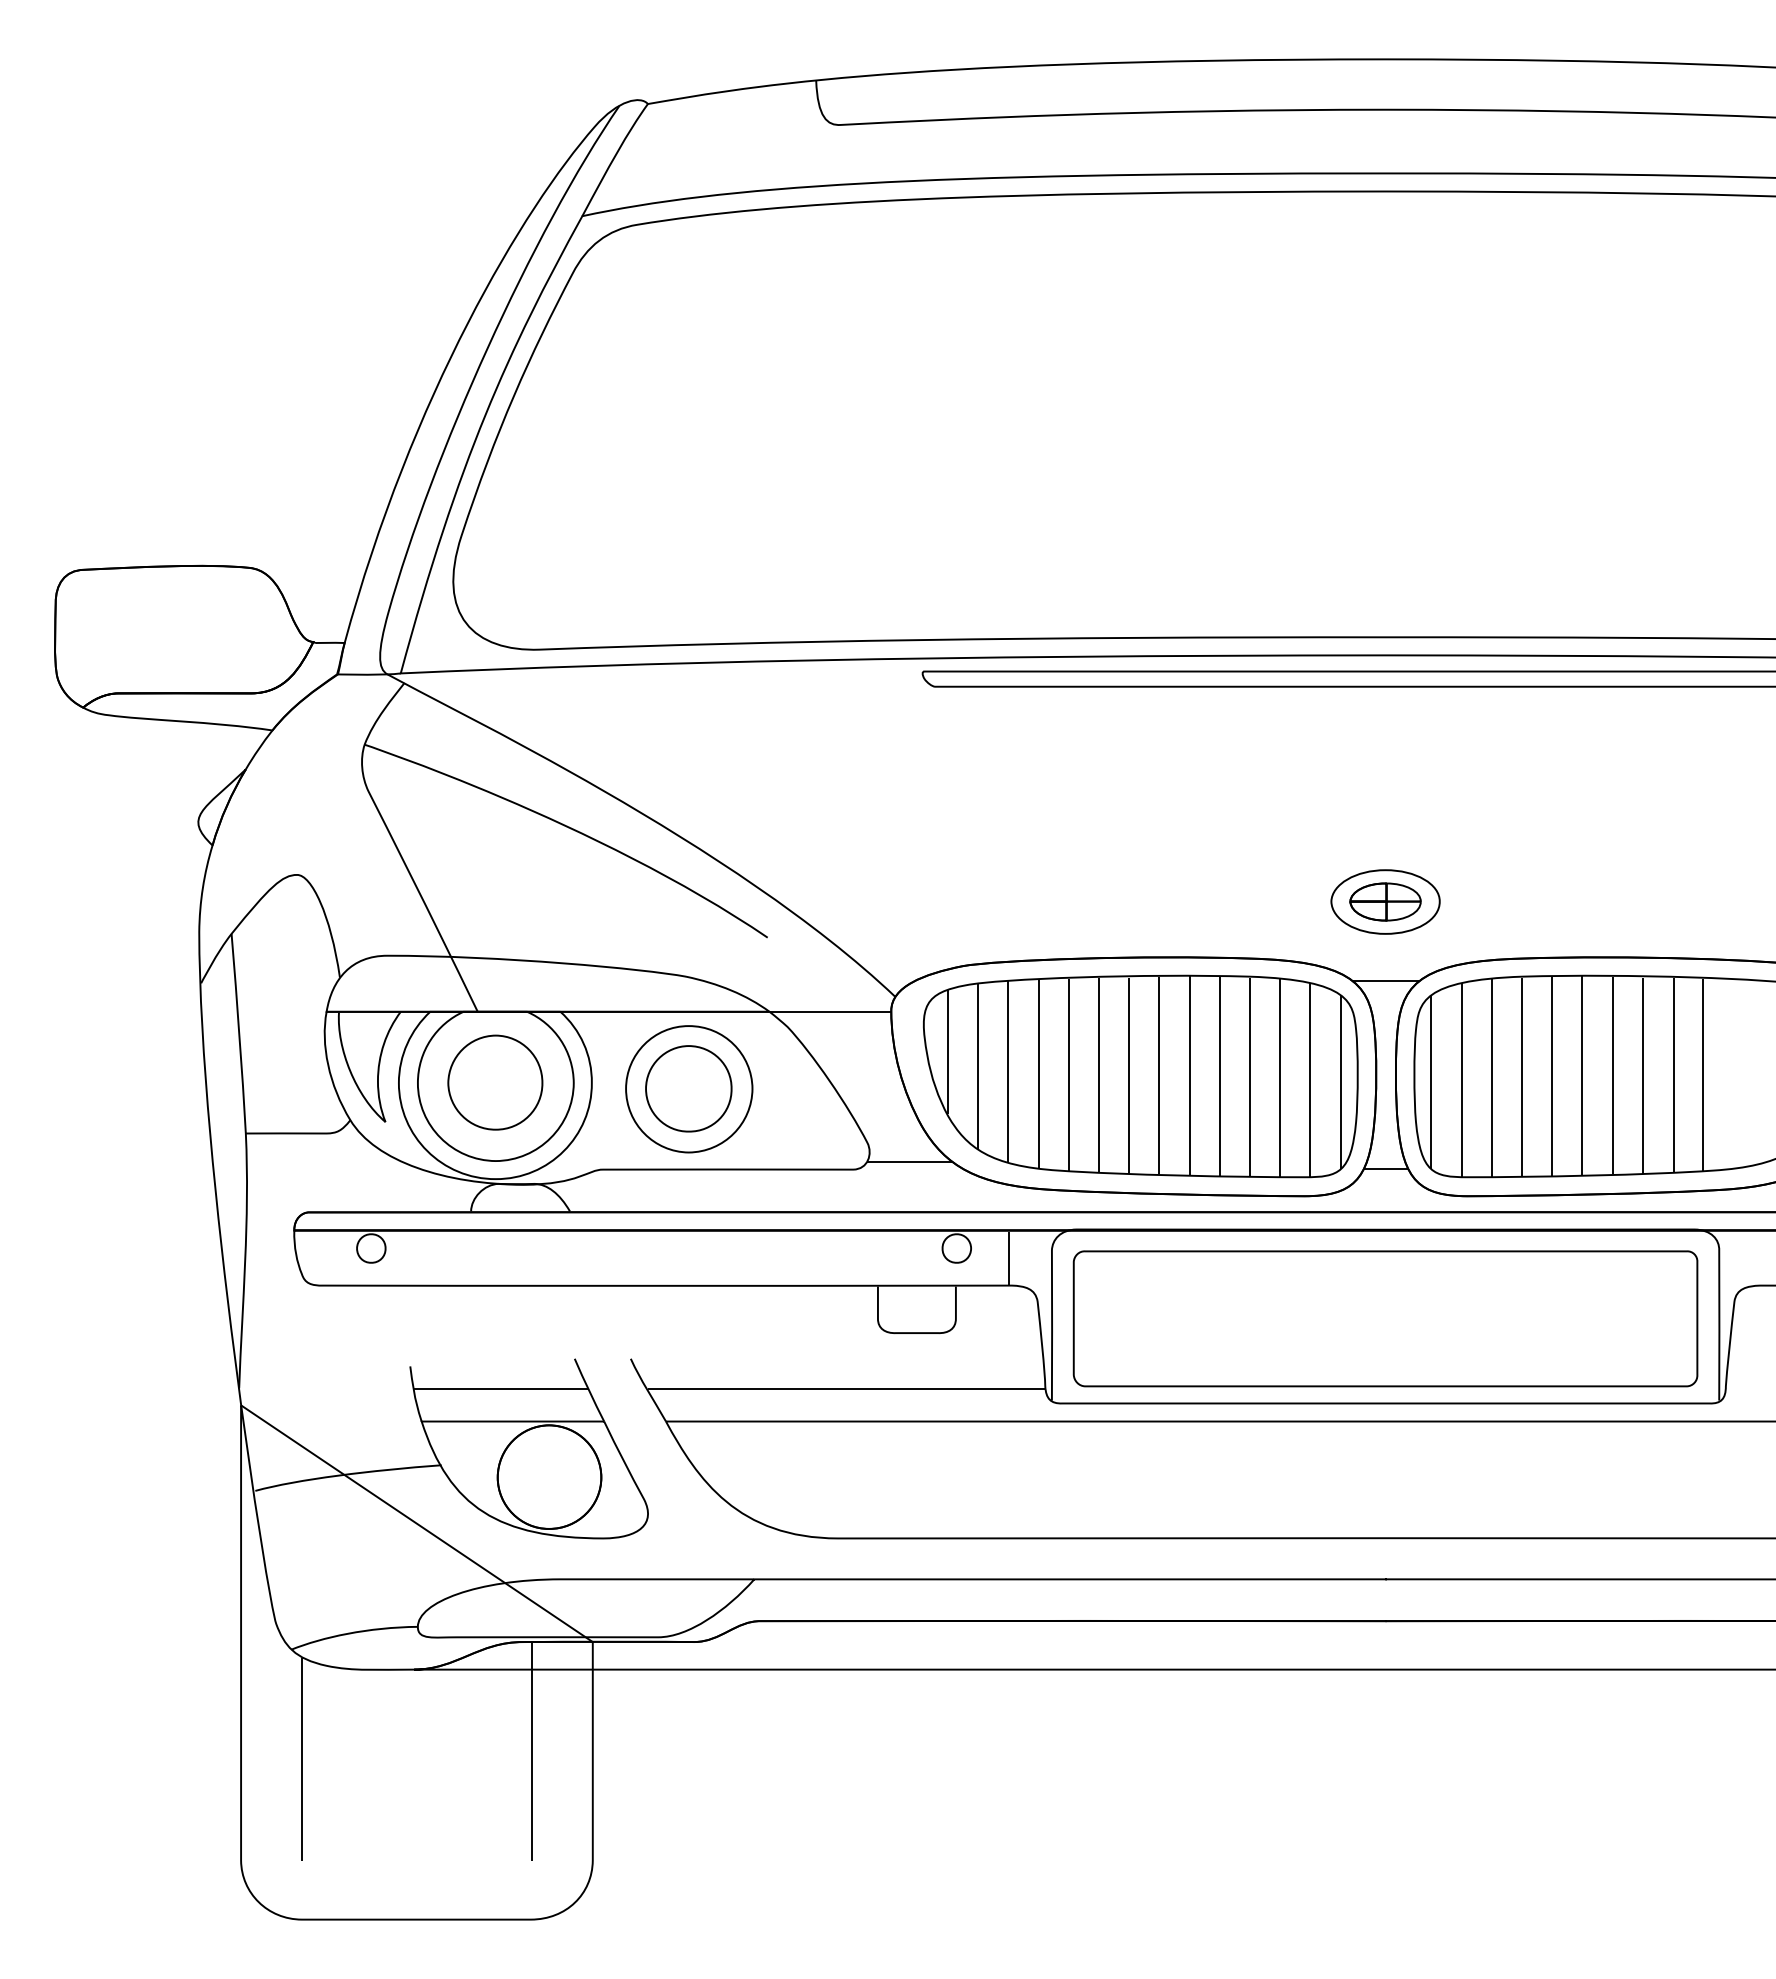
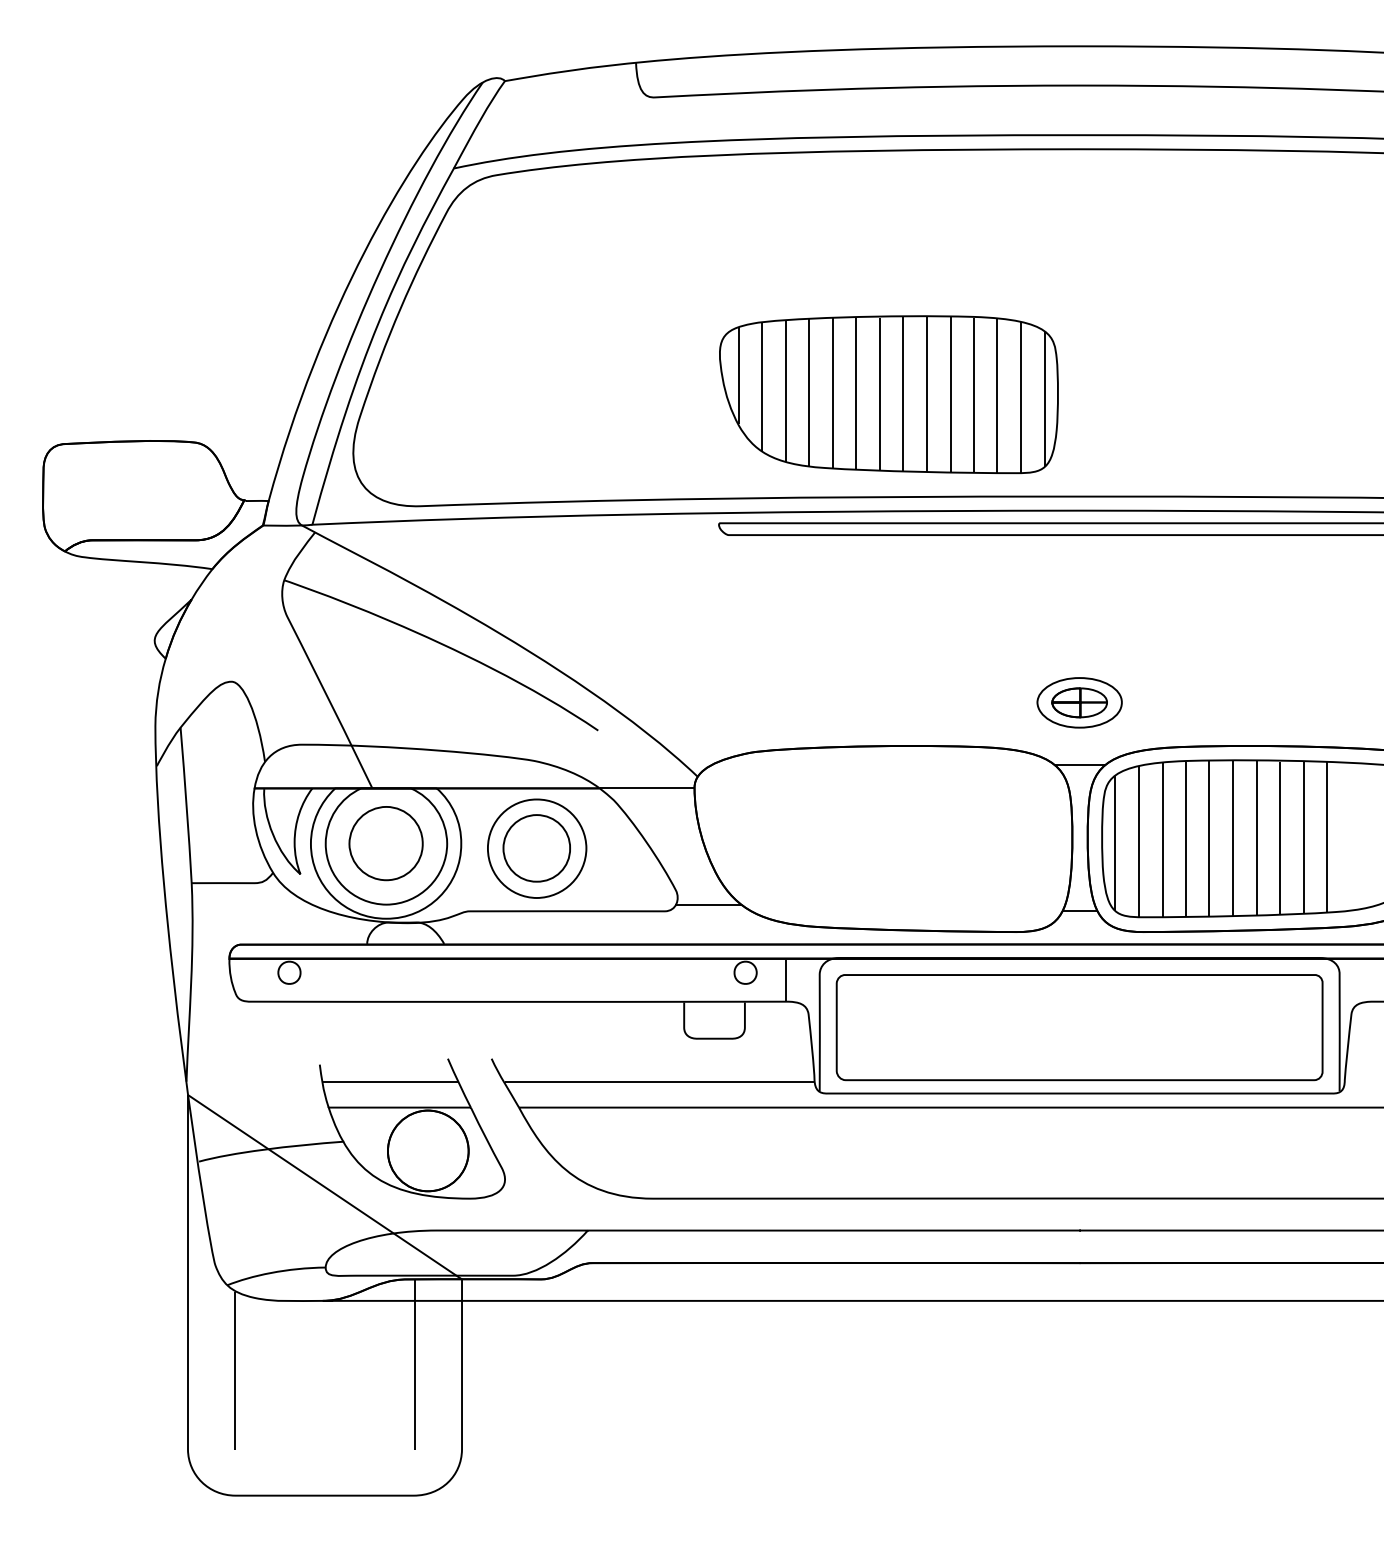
part: (1140, 1076) -> (888, 394), moved

